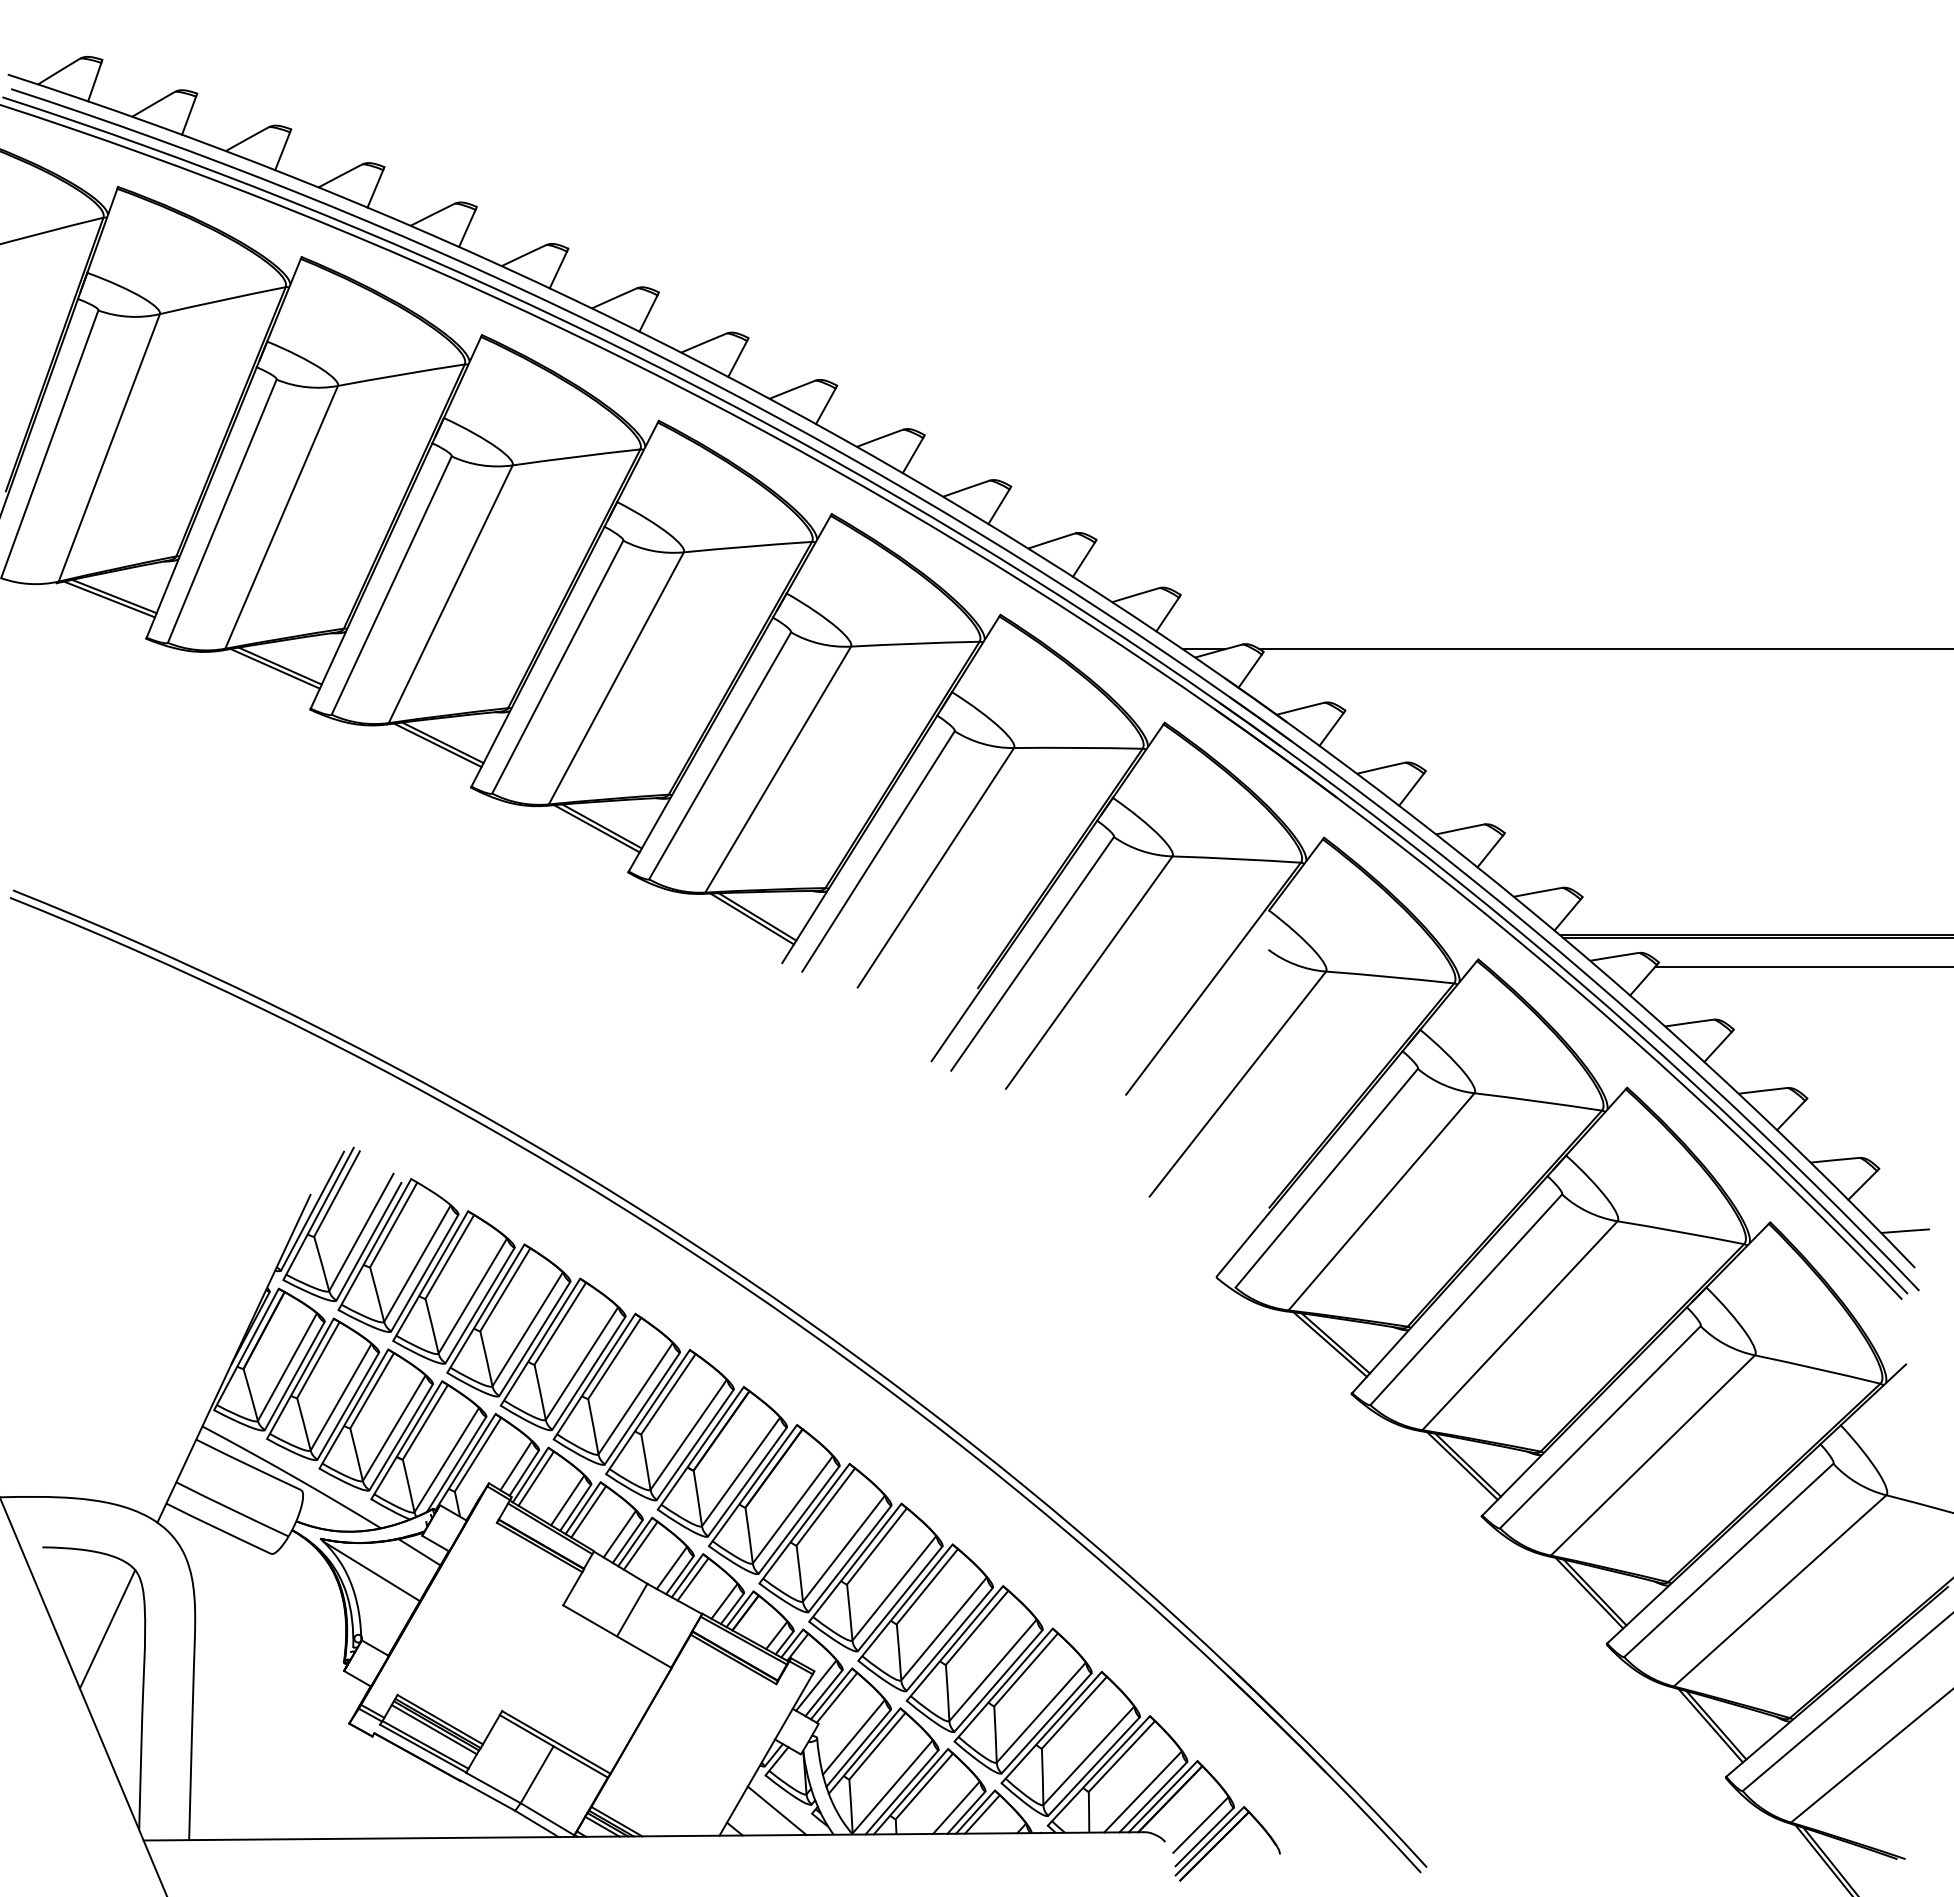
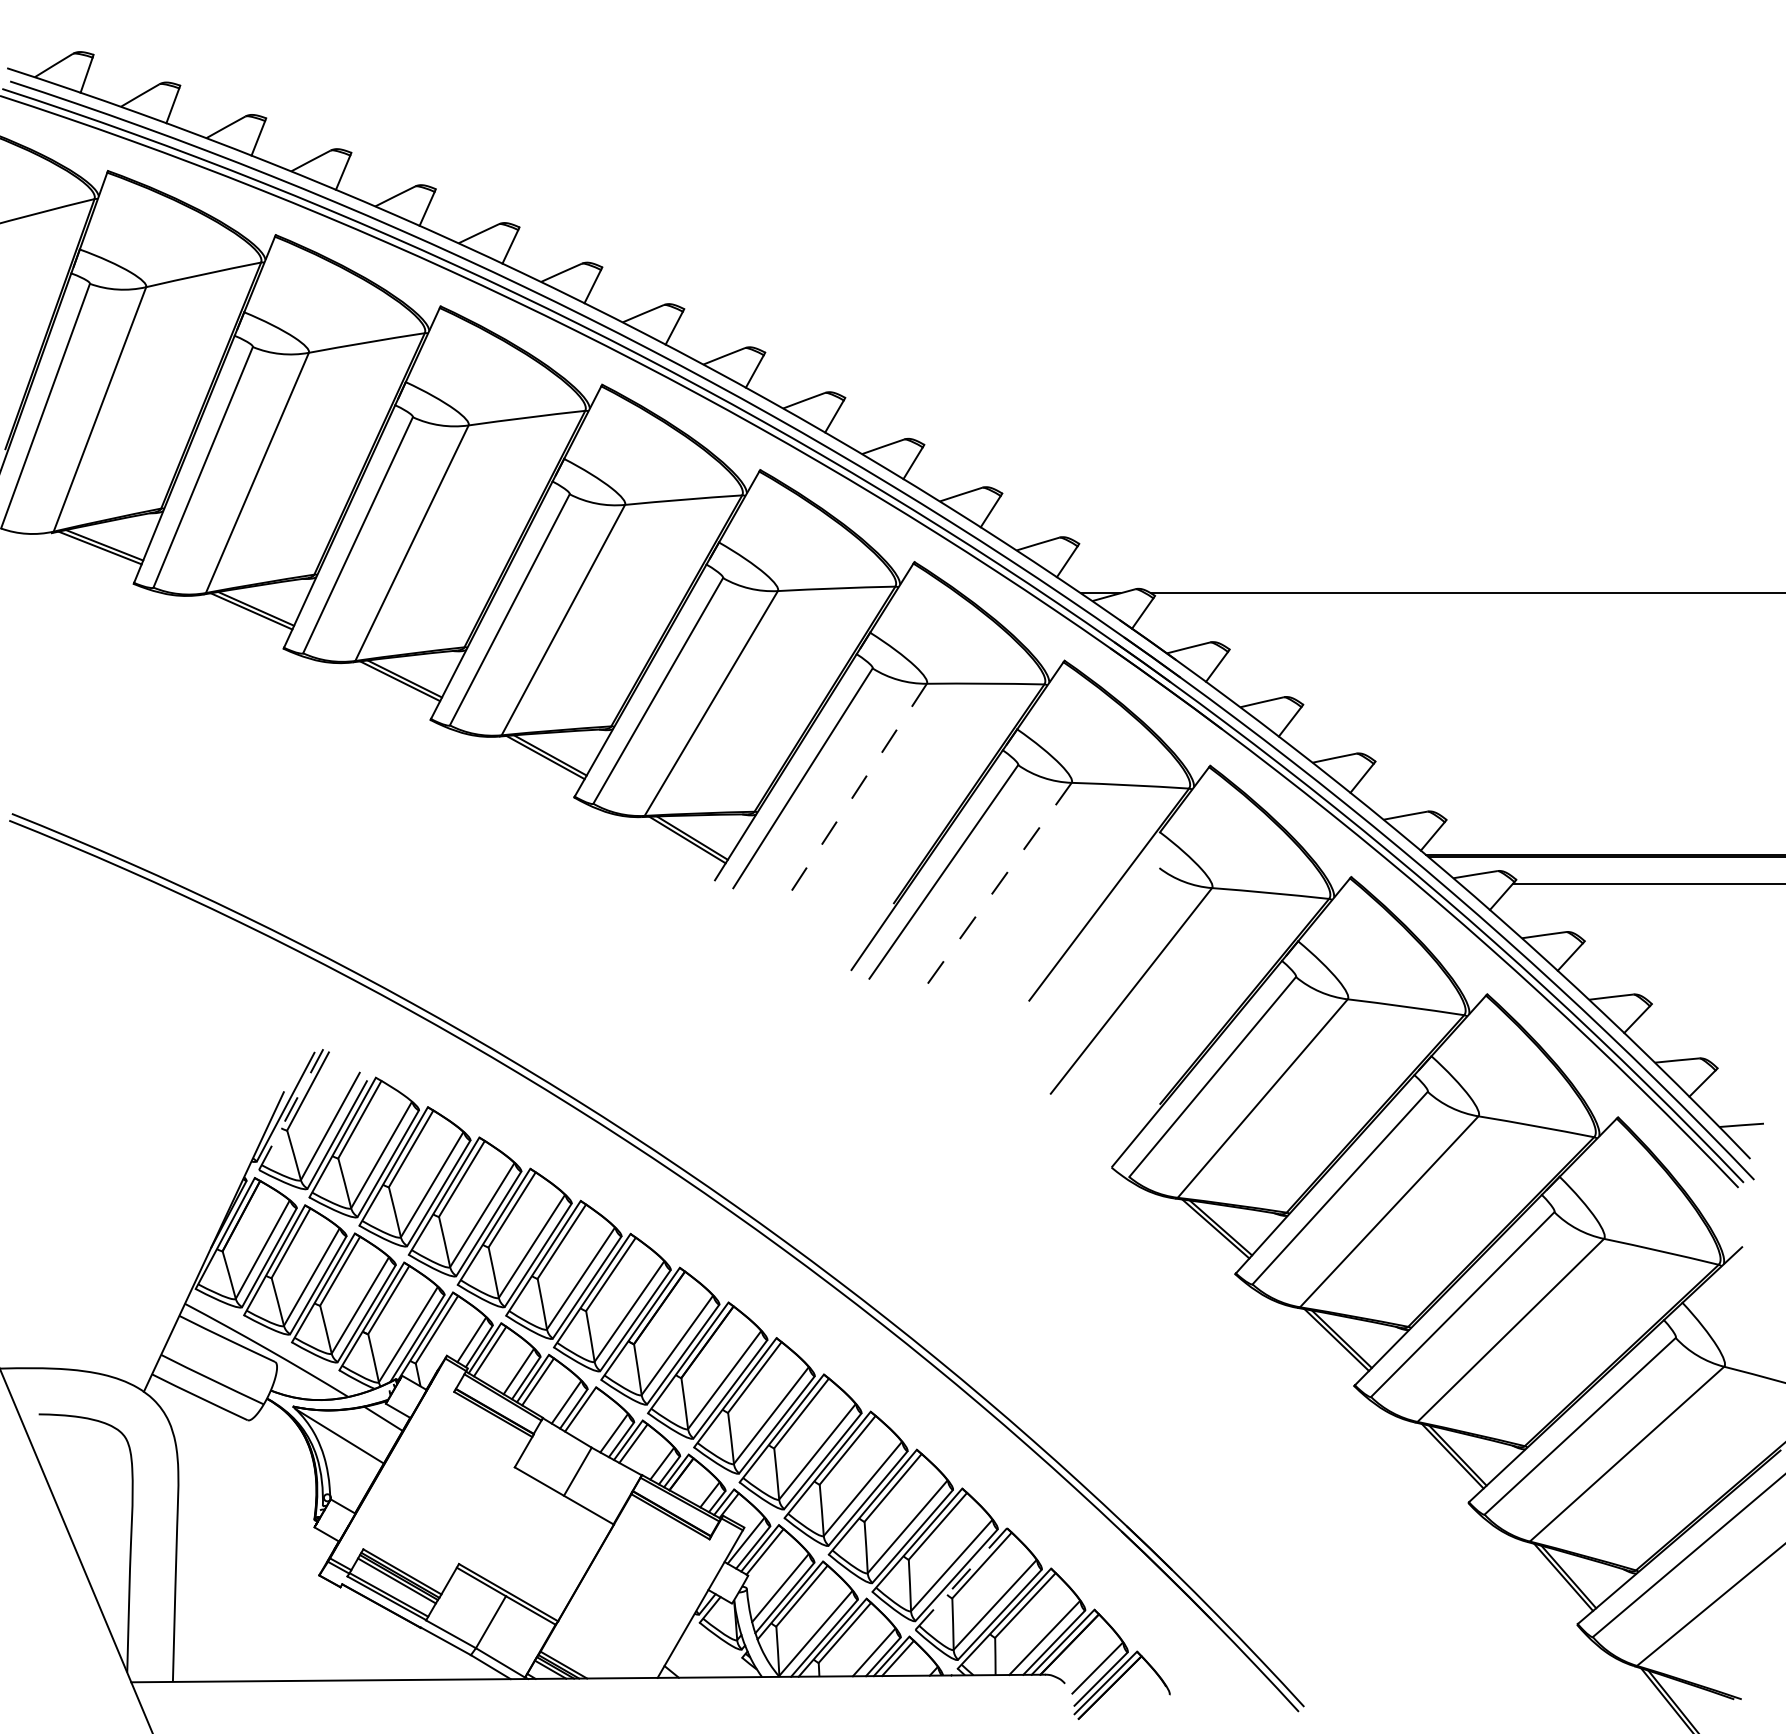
line: (935, 867) -> (855, 792), solid -> dashed
line: (1089, 972) -> (995, 888), solid -> dashed
line: (318, 1213) -> (291, 1109), solid -> dashed
line: (640, 1545) -> (585, 1412), removed
line: (107, 1629) -> (98, 1489), removed
line: (1051, 1727) -> (961, 1579), solid -> dashed
line: (776, 1810) -> (709, 1654), removed

